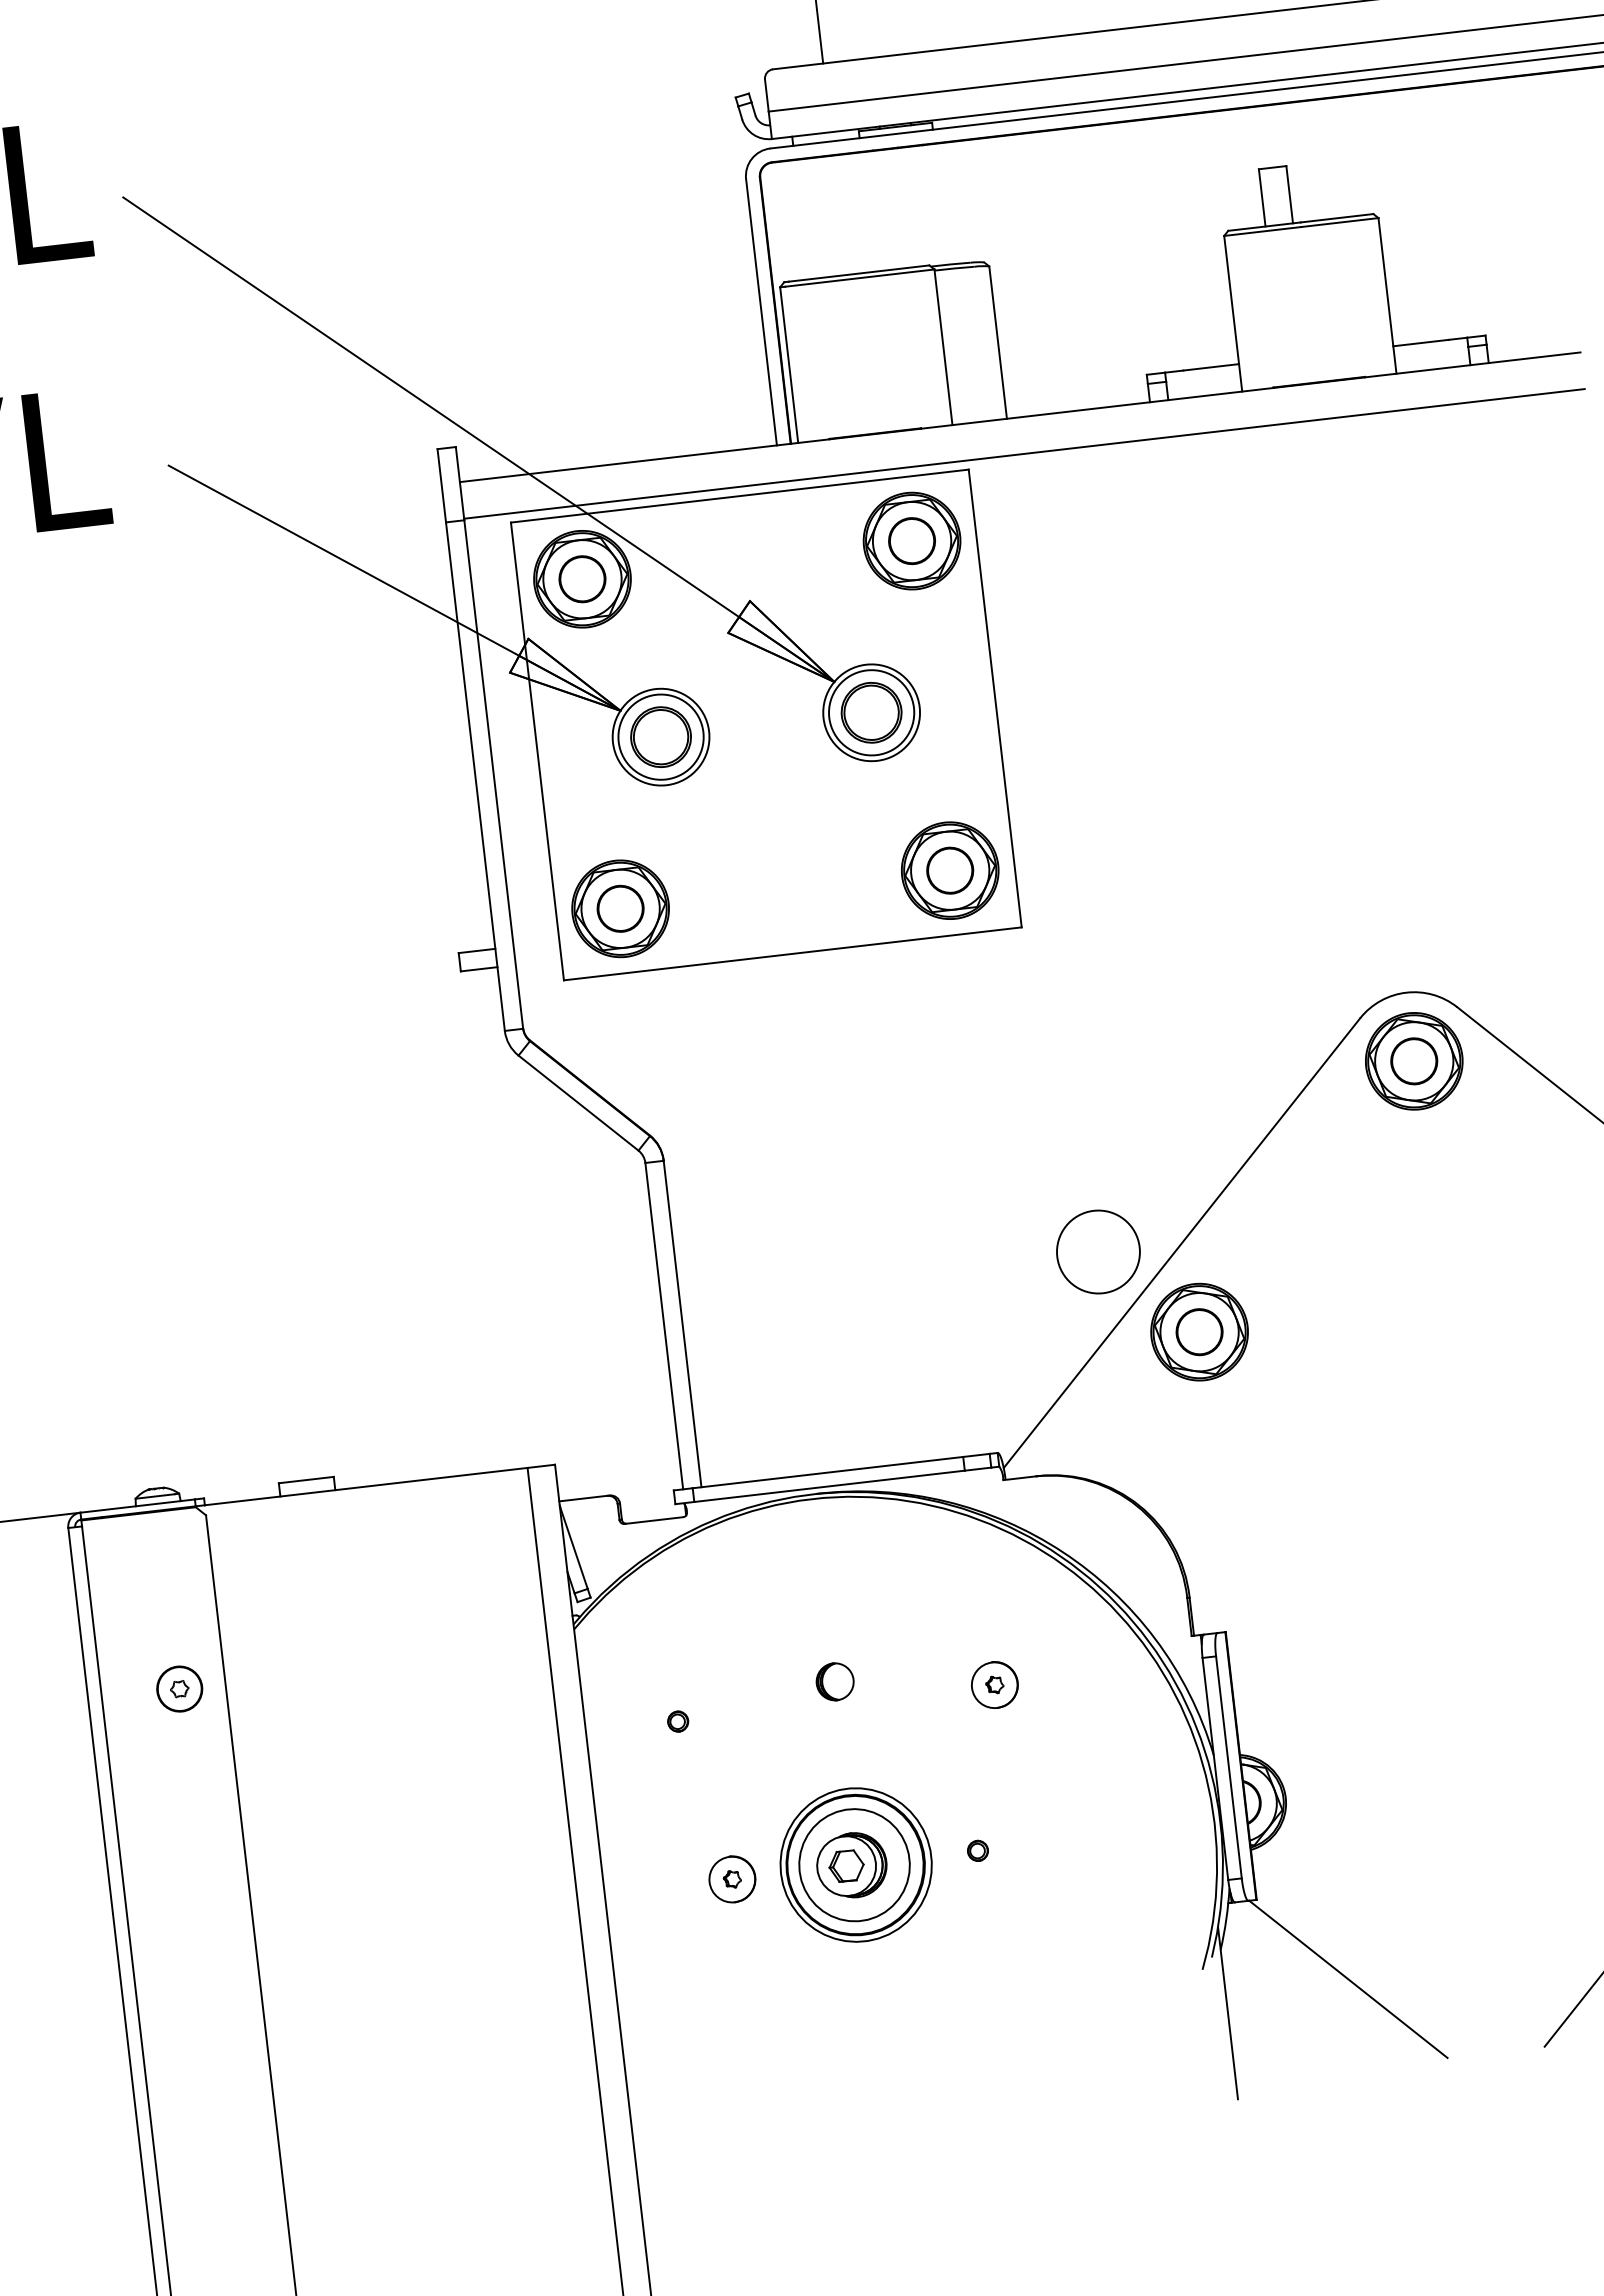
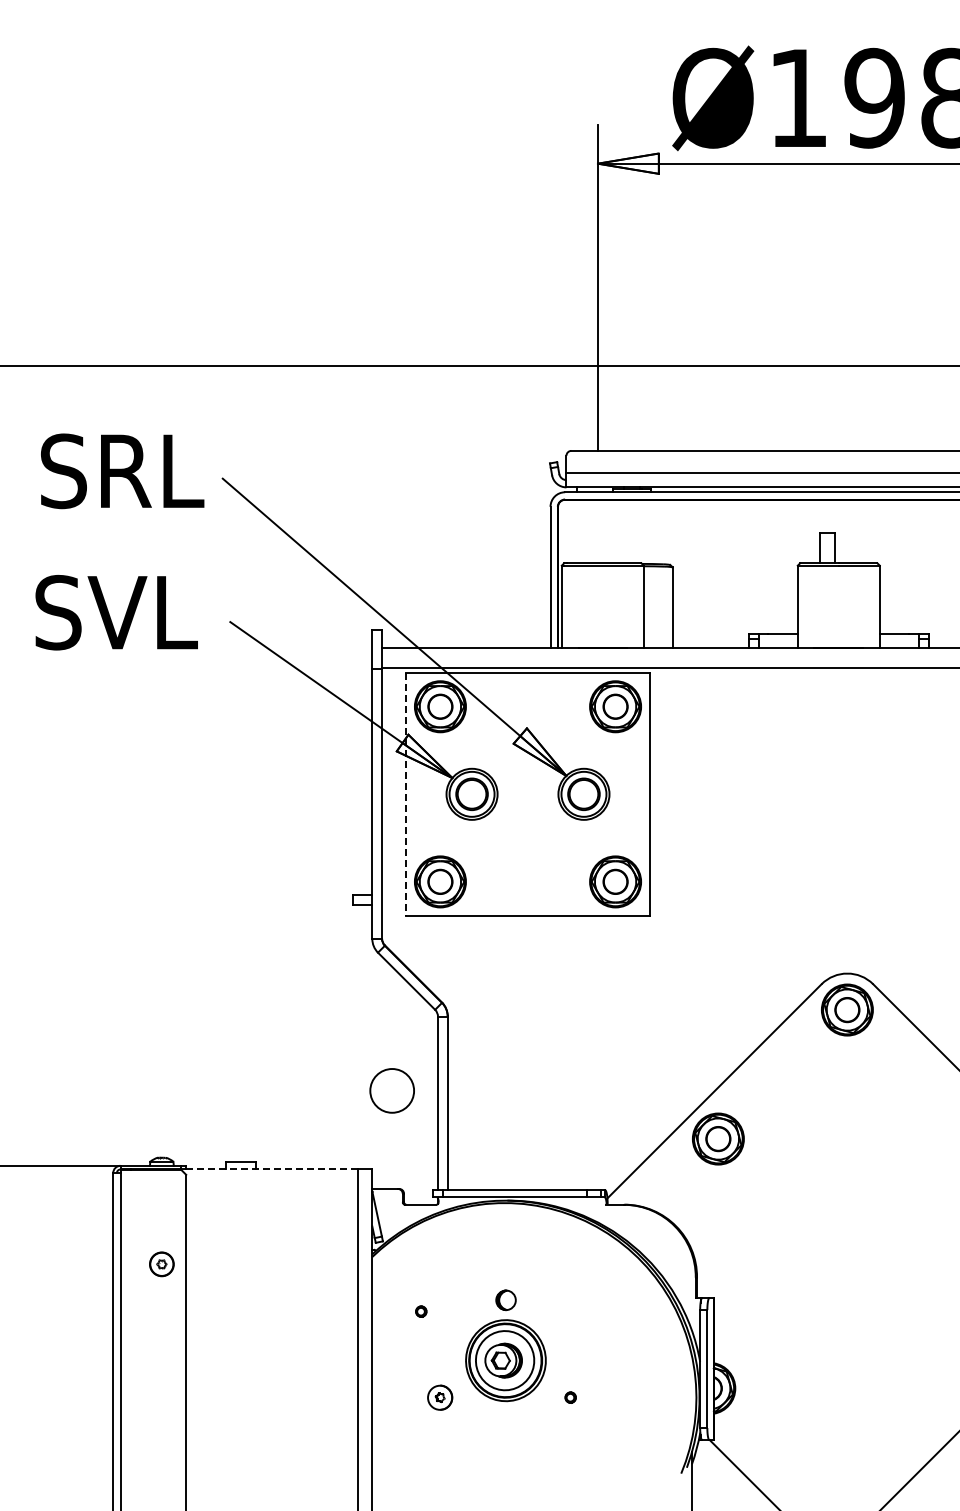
line: (537, 751) -> (406, 794), solid -> dashed
circle: (1097, 1251) -> (391, 1090), moved
line: (365, 1486) -> (271, 1169), solid -> dashed
part: (994, 1684) -> (589, 1311), removed
part: (855, 1864) -> (505, 1360), moved

